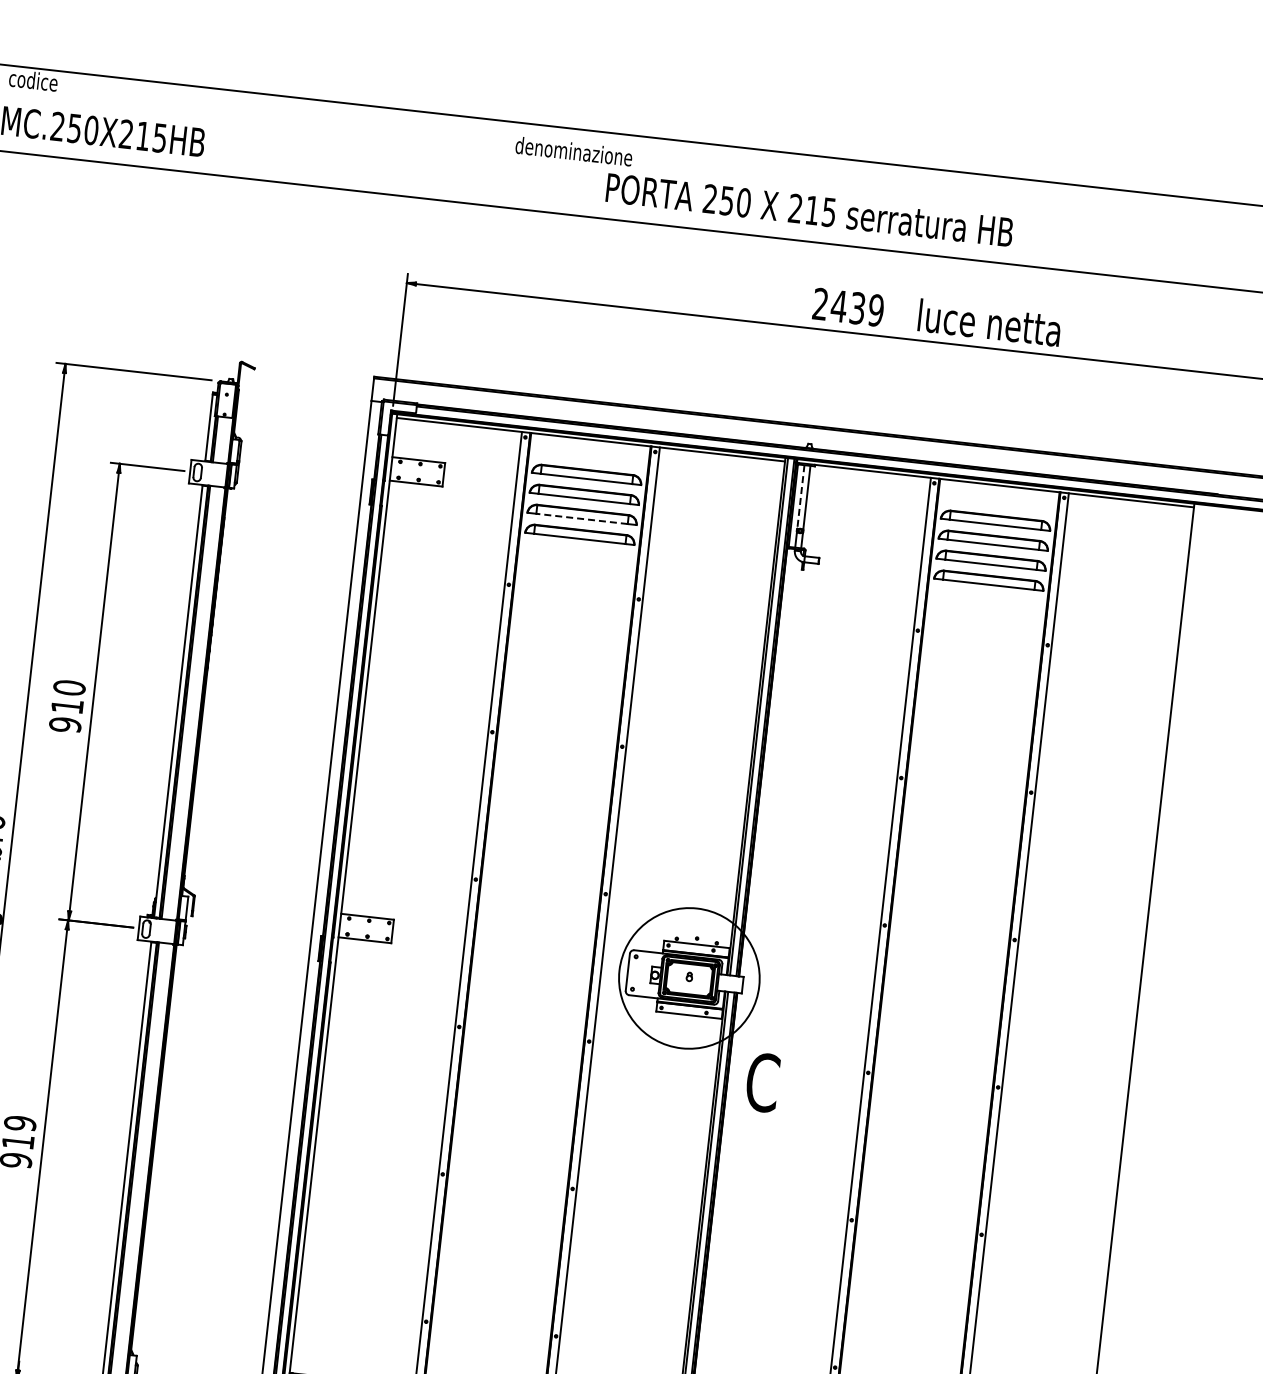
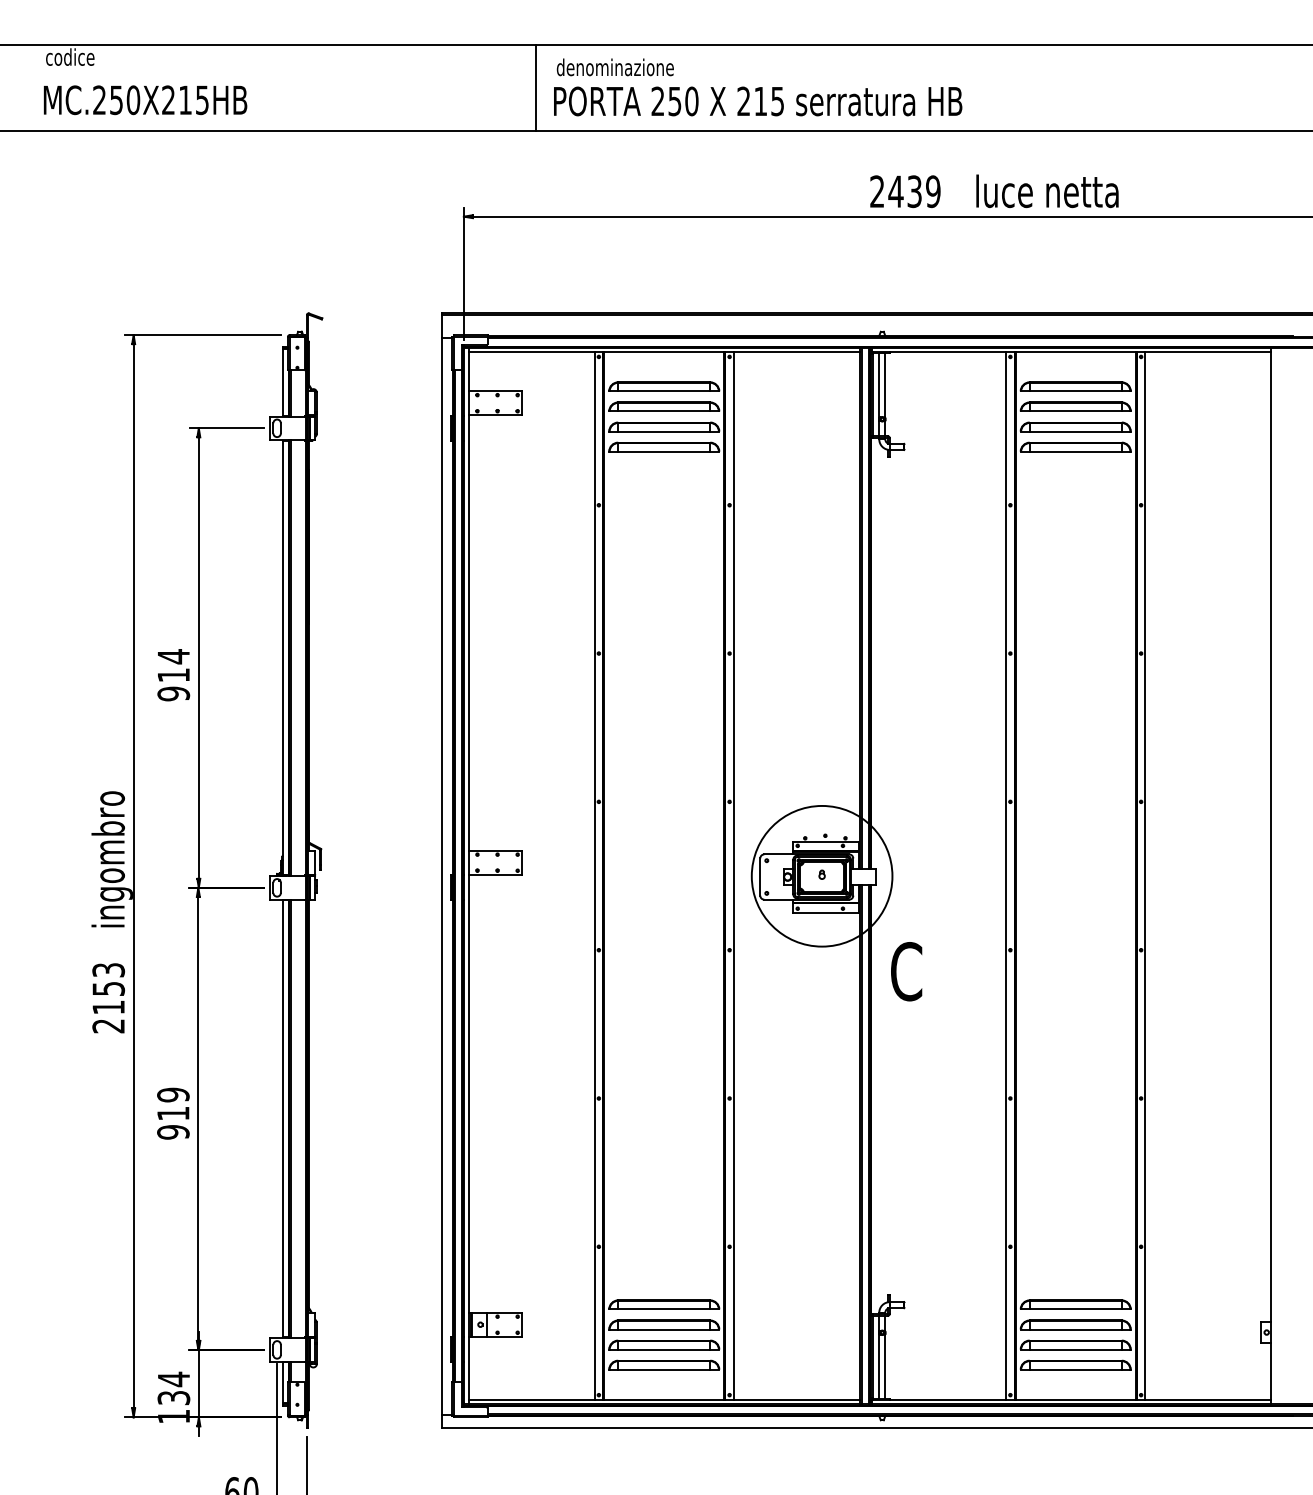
line: (493, 162) -> (536, 87), added
text: (810, 210) -> (758, 101), moved
line: (800, 498) -> (879, 386), dashed -> solid
line: (581, 518) -> (663, 431), dashed -> solid
text: (69, 687) -> (173, 656), 910 -> 914

